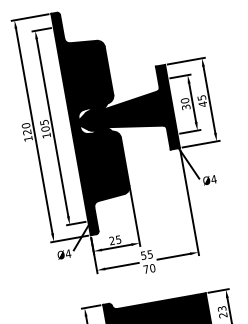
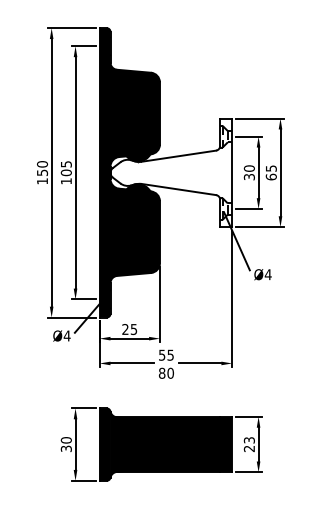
text: (202, 104) -> (270, 176), 45 -> 65
fill: (125, 114) -> (171, 172), removed
text: (27, 132) -> (42, 172), 120 -> 150
text: (145, 268) -> (161, 372), 70 -> 80

